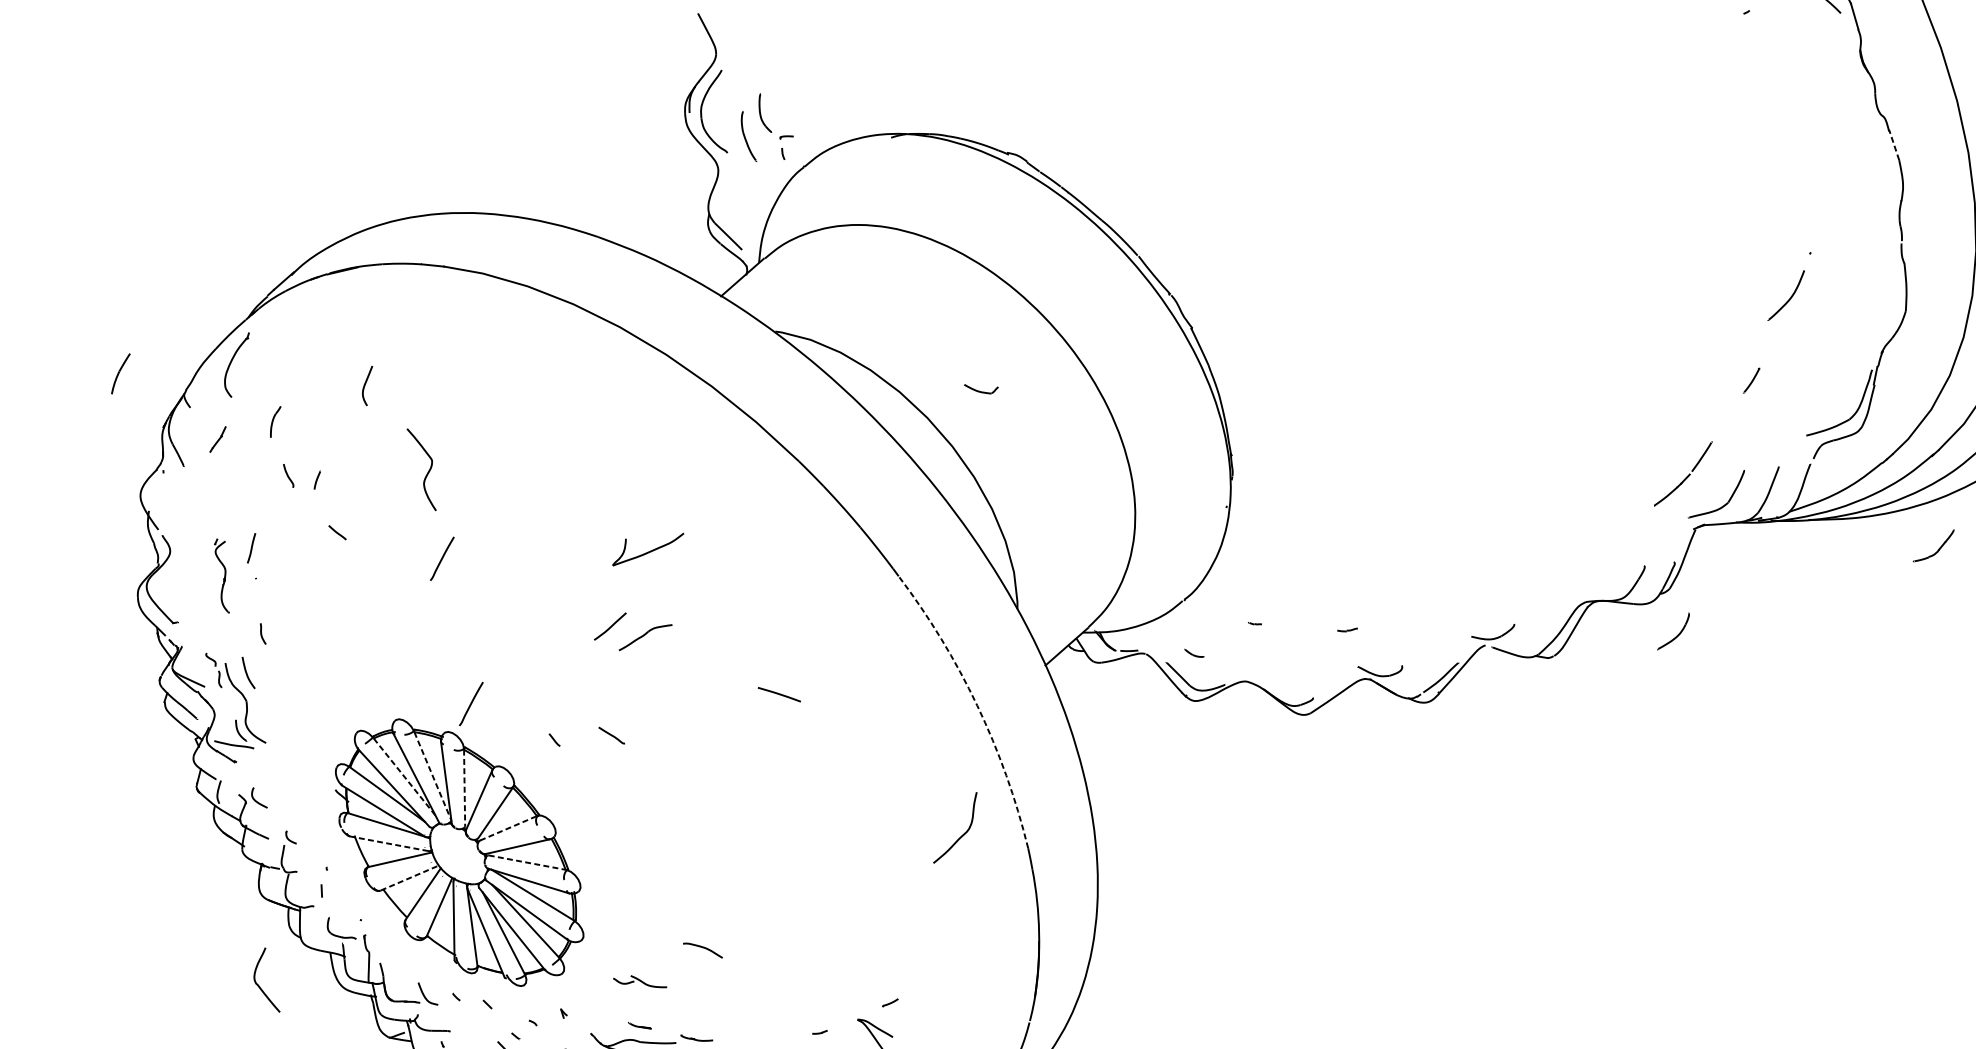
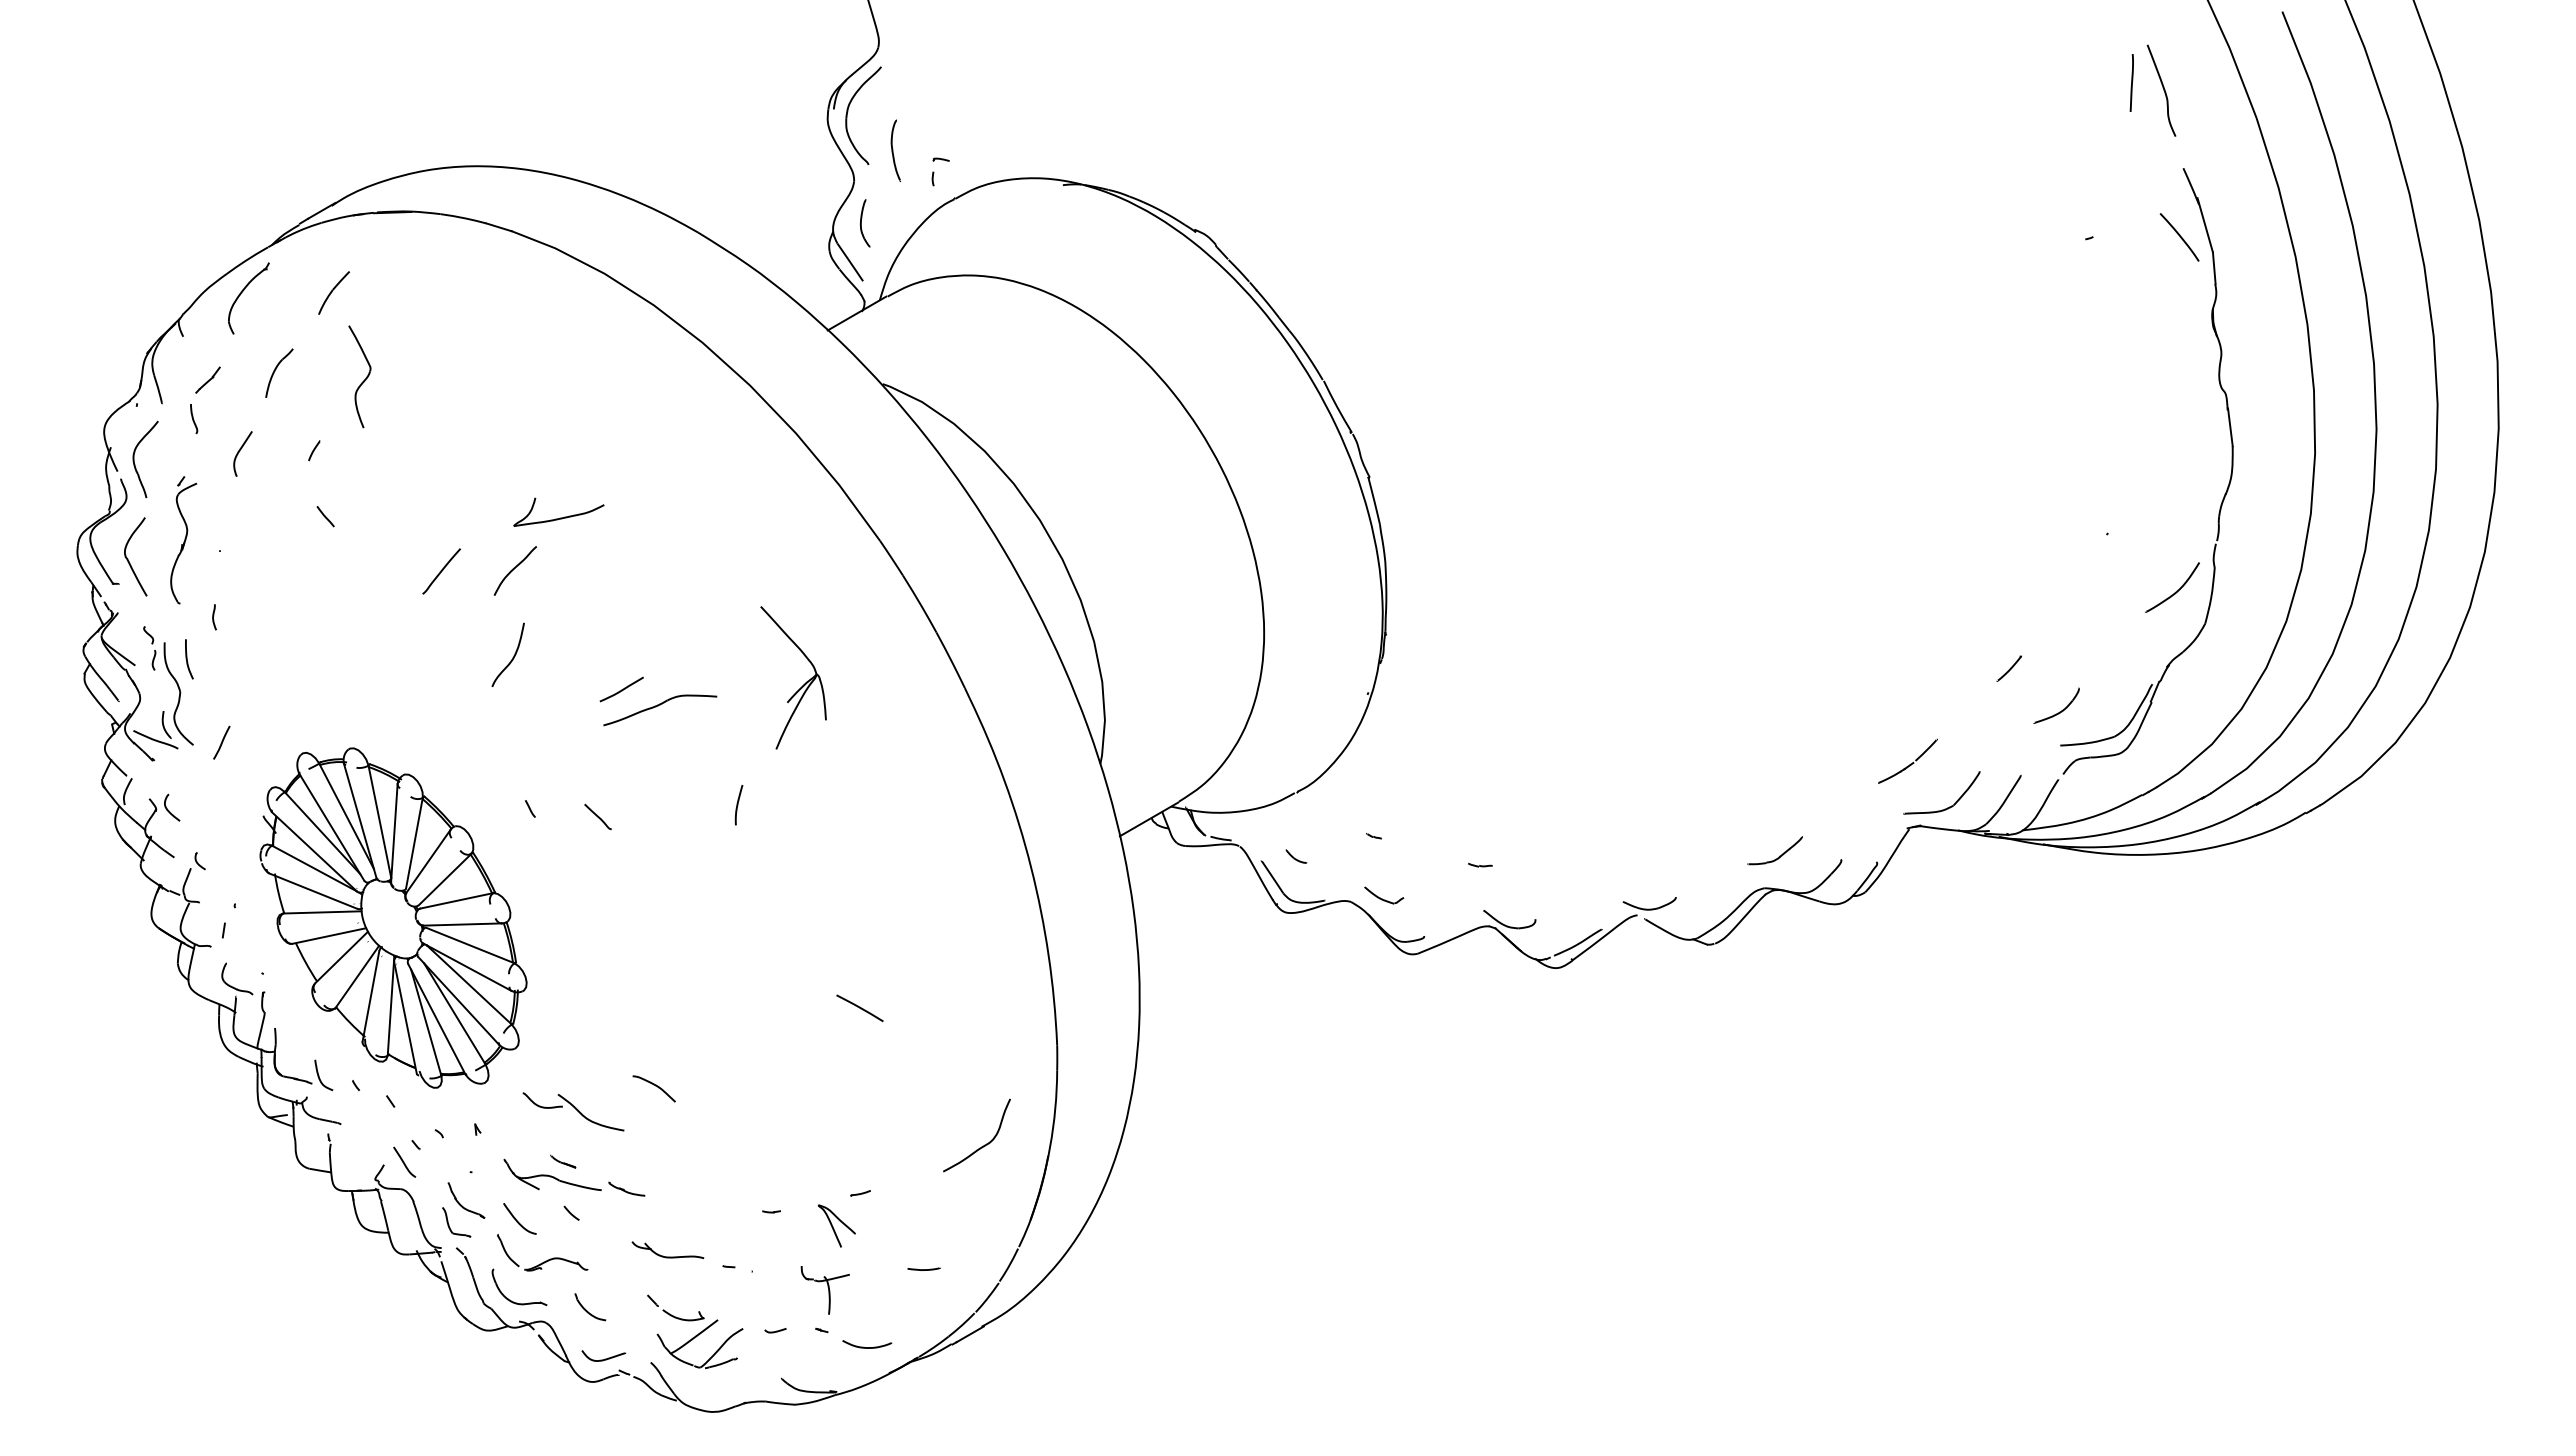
part: (763, 113) -> (864, 223), moved
line: (1894, 145) -> (2230, 427), dashed -> solid
curve: (1789, 298) -> (2175, 591), moved
part: (120, 373) -> (333, 292), moved
curve: (366, 384) -> (240, 451), moved
part: (982, 388) -> (1384, 895), moved
part: (275, 421) -> (279, 372), size x1.43
part: (424, 468) -> (359, 376), moved
part: (1682, 473) -> (1907, 760), size x0.71
curve: (289, 476) -> (194, 419), moved
part: (170, 517) -> (134, 459), added
curve: (502, 545) -> (514, 569), added
line: (251, 548) -> (221, 742), moved
part: (1938, 549) -> (1779, 855), moved
part: (649, 550) -> (560, 517), moved
part: (224, 575) -> (183, 540), size x1.43
part: (758, 593) -> (802, 685), added
curve: (514, 618) -> (512, 657), added
part: (1676, 635) -> (2059, 711), moved
part: (645, 637) -> (660, 710), size x1.67
line: (779, 694) -> (859, 1008), moved
curve: (725, 702) -> (738, 805), added
line: (471, 704) -> (441, 747), removed
arc: (977, 705) -> (1031, 867), dashed -> solid
line: (433, 776) -> (380, 822), dashed -> solid
line: (404, 777) -> (346, 817), dashed -> solid
line: (464, 788) -> (414, 844), dashed -> solid
line: (508, 828) -> (456, 901), dashed -> solid
curve: (962, 834) -> (984, 1144), moved
line: (389, 844) -> (313, 891), dashed -> solid
line: (527, 862) -> (470, 945), dashed -> solid
line: (409, 877) -> (329, 935), dashed -> solid
part: (640, 982) -> (573, 1111), size x1.67
part: (258, 985) -> (128, 559), moved

